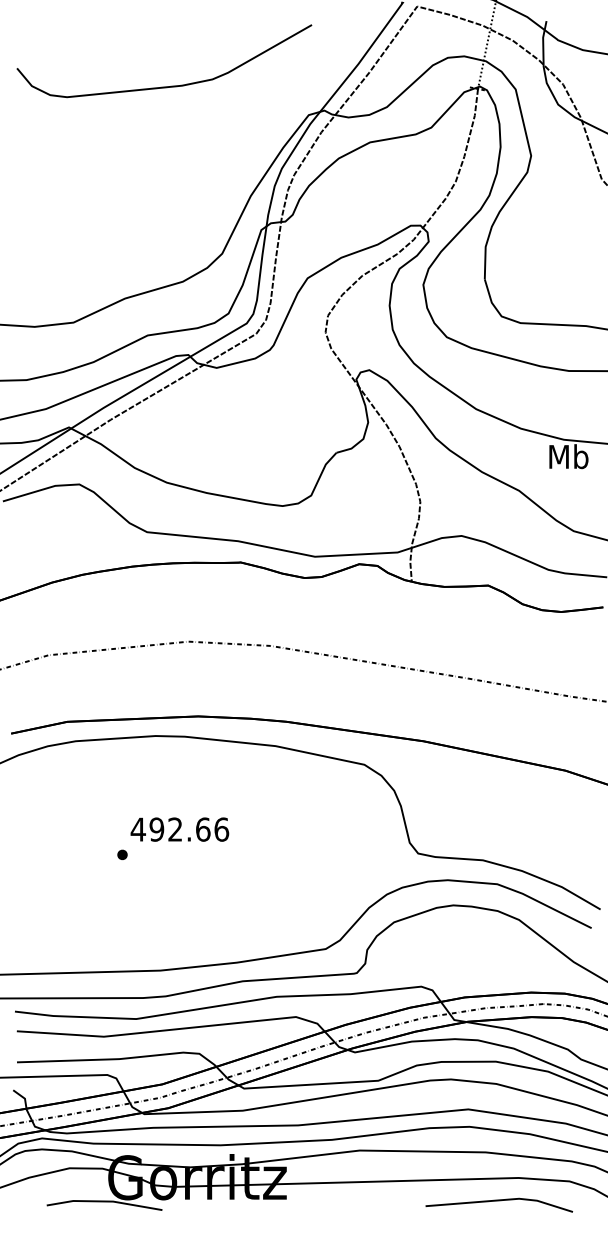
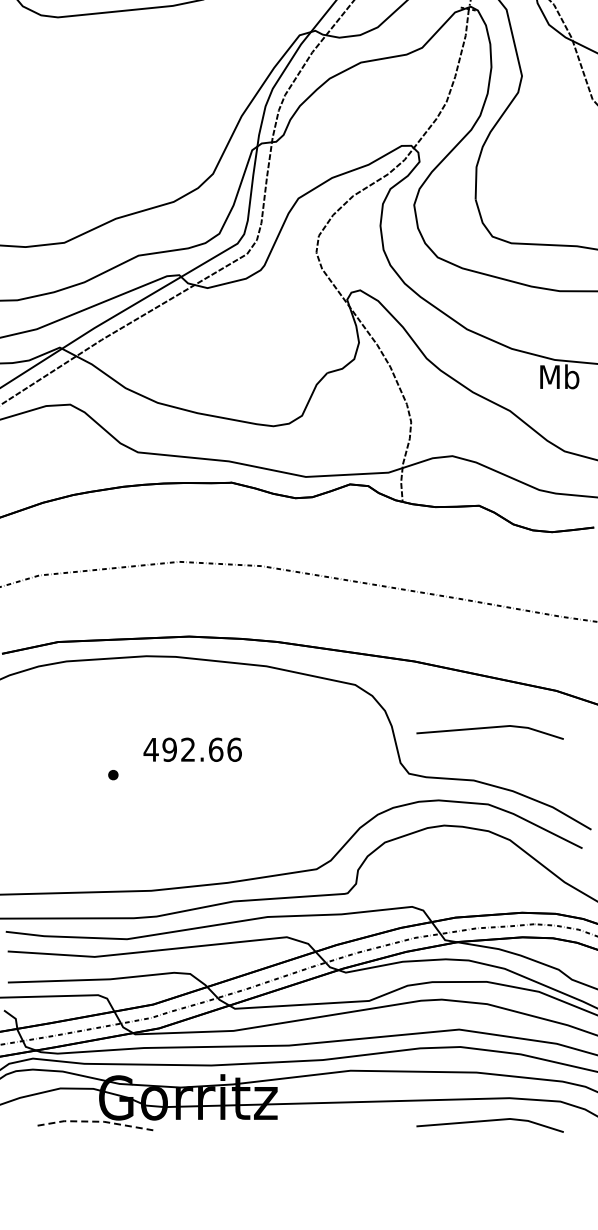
line: (499, 808) -> (490, 728), added
text: (179, 829) -> (192, 749), moved
line: (105, 1201) -> (96, 1121), solid -> dashed

